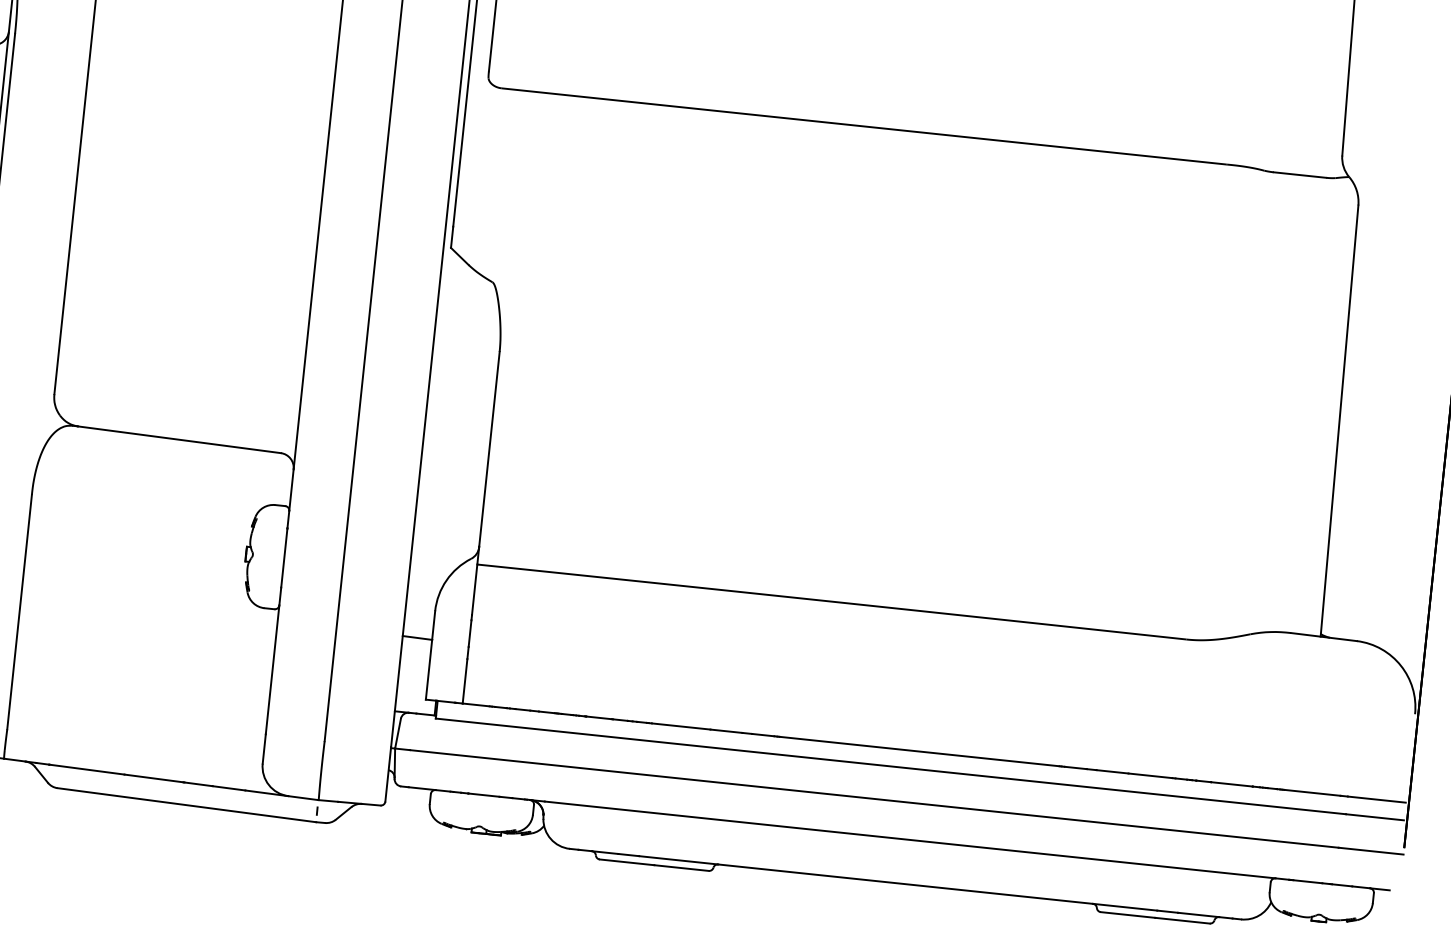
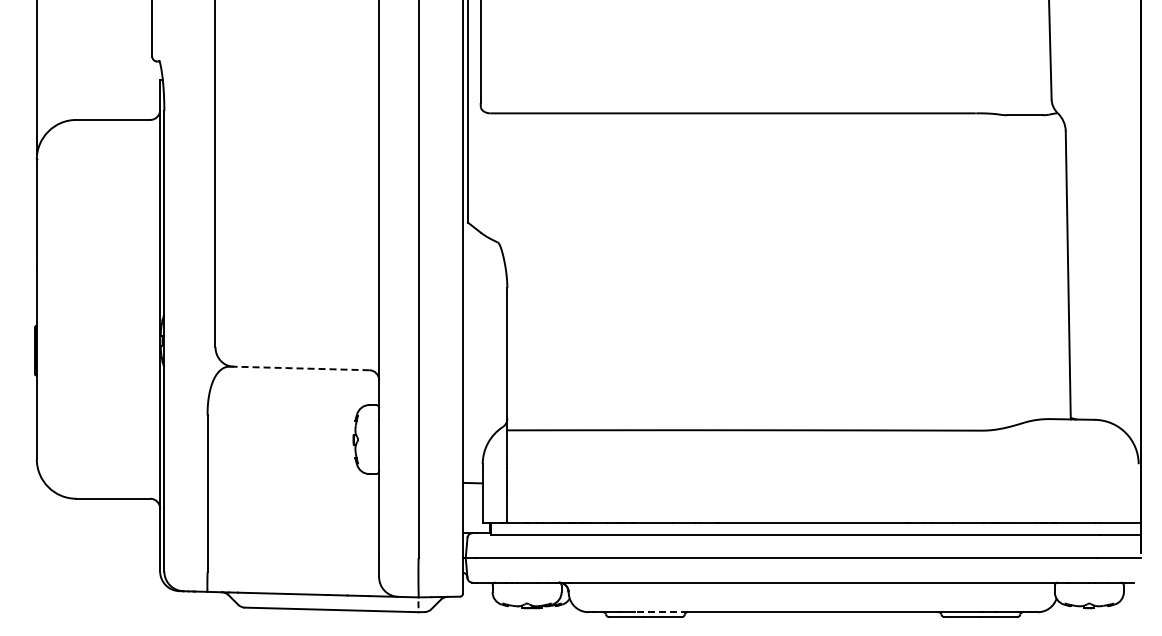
line: (178, 439) -> (300, 368), solid -> dashed
line: (677, 860) -> (660, 612), solid -> dashed

